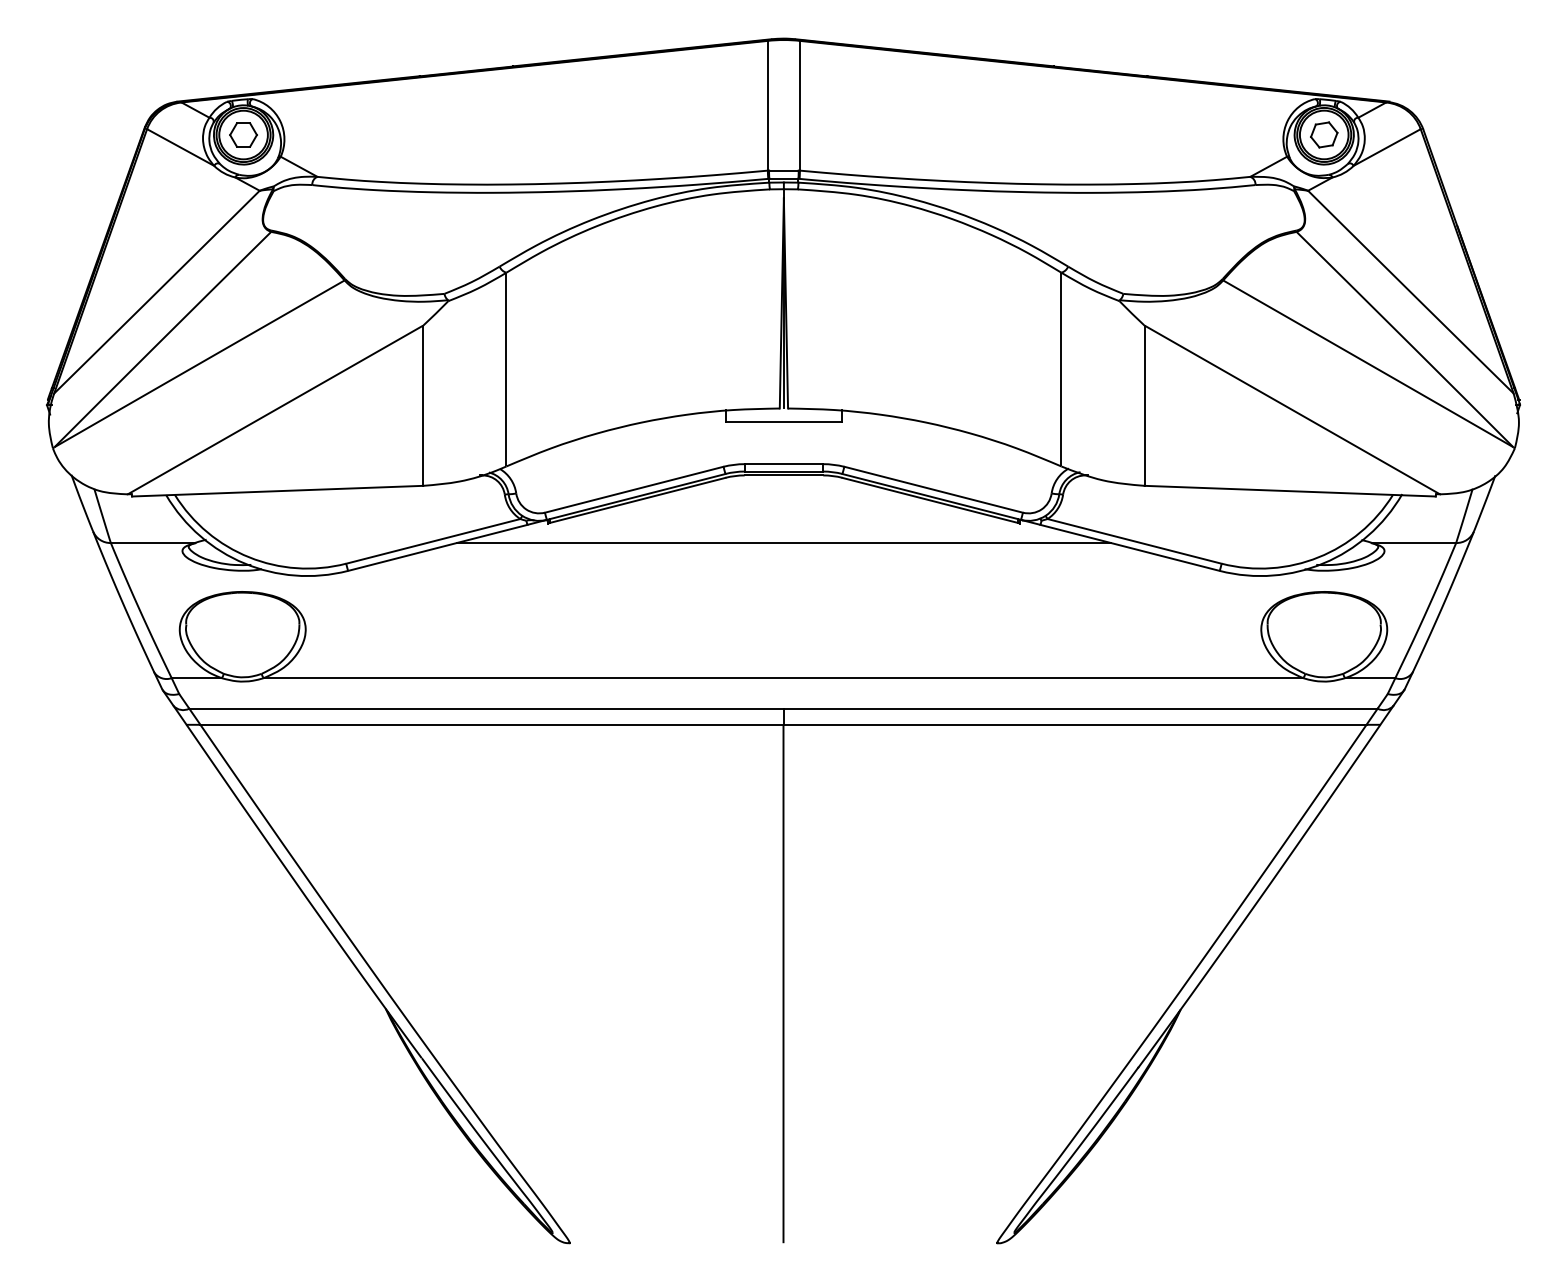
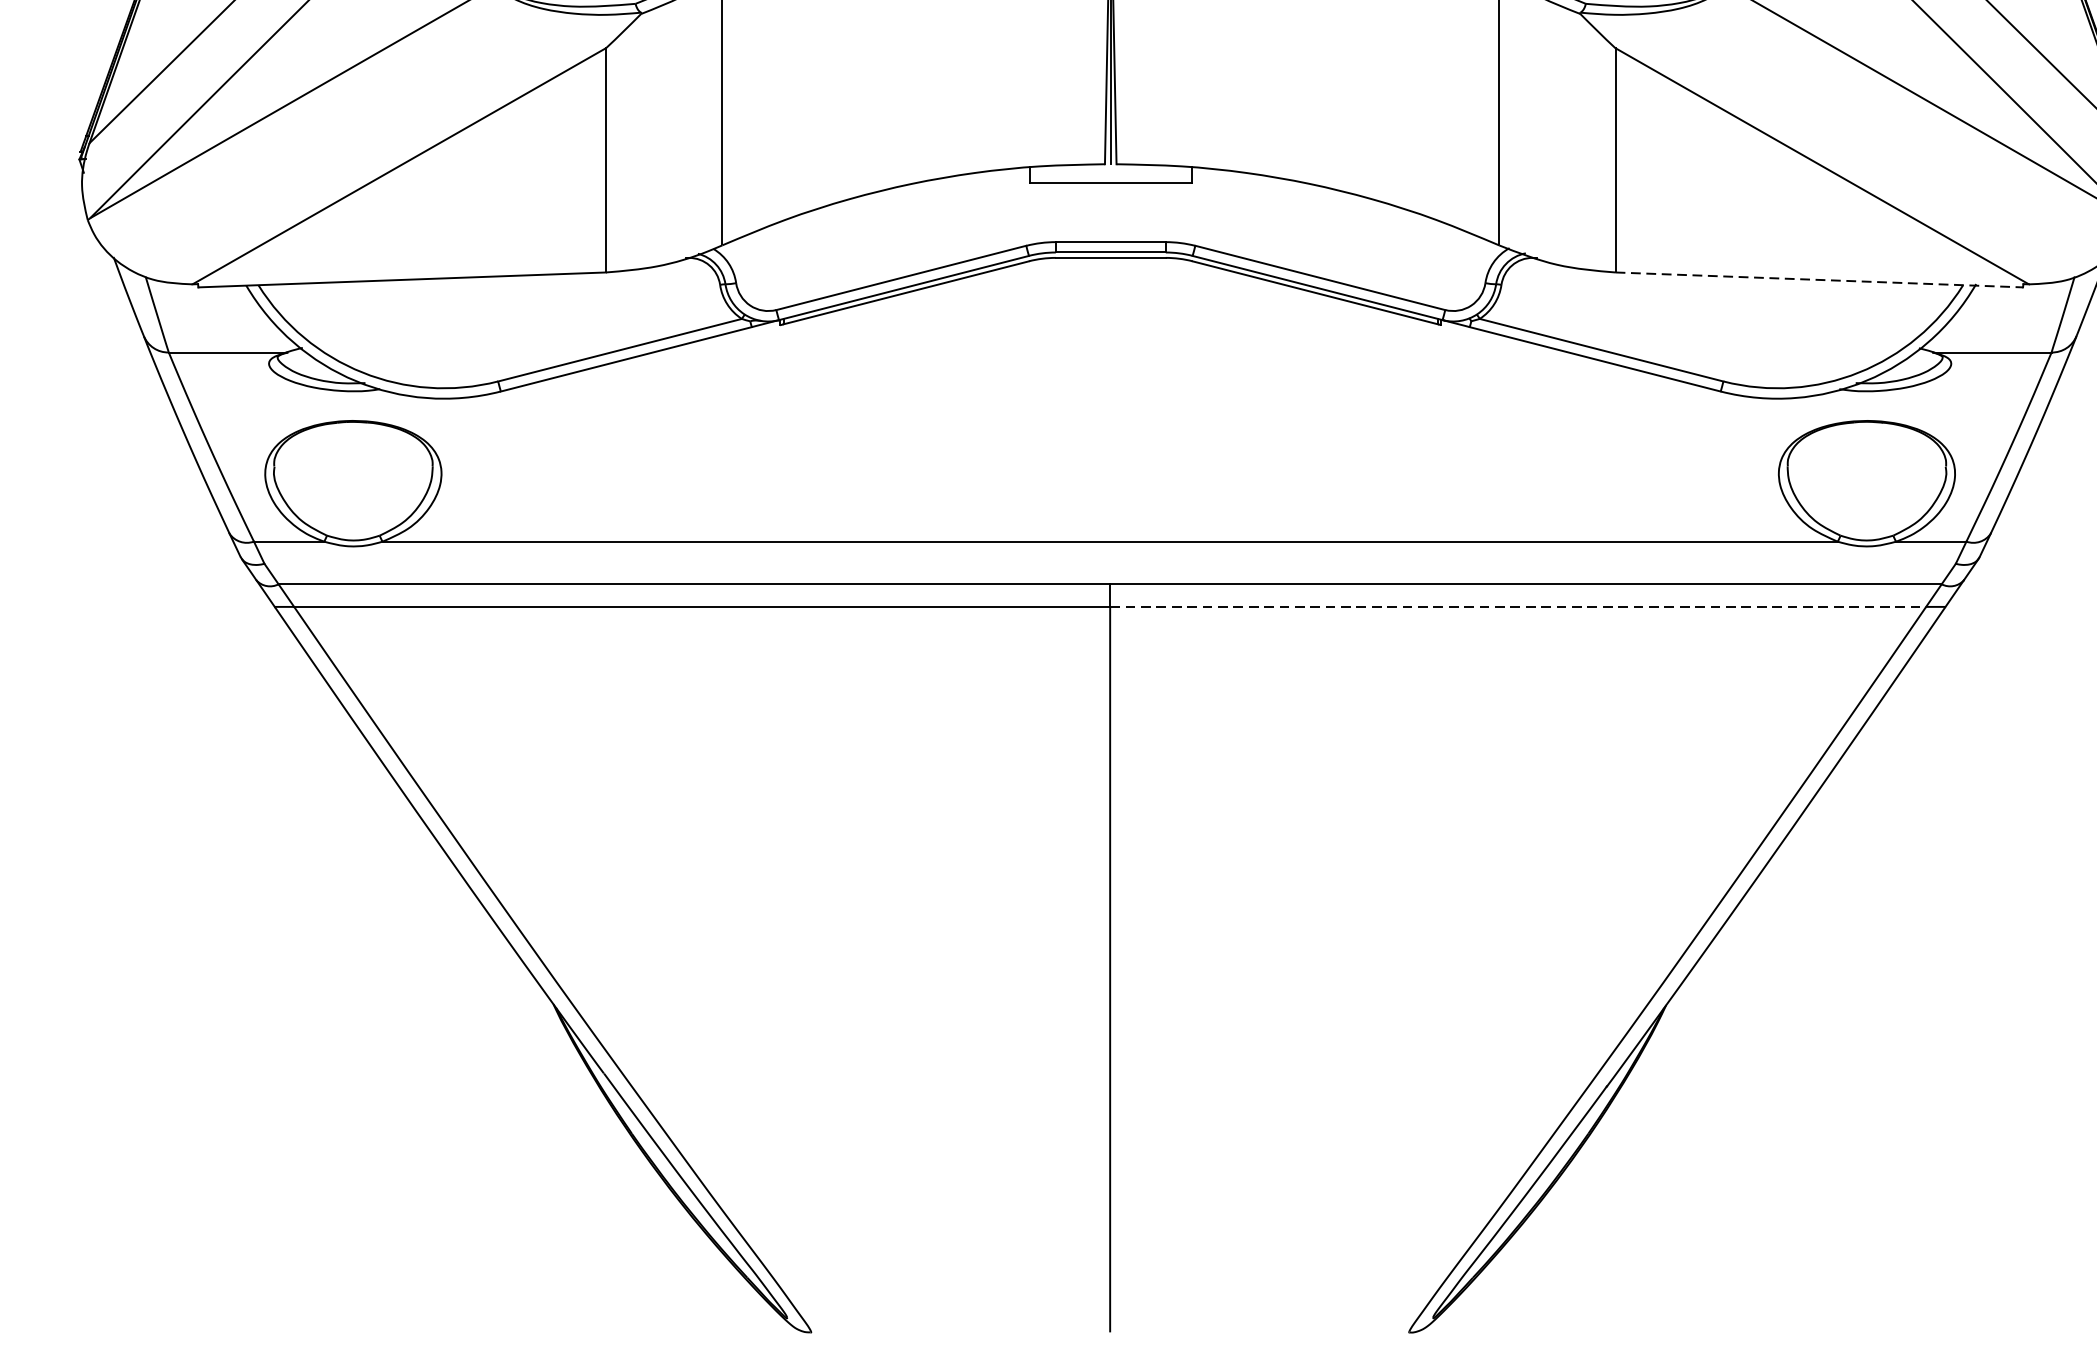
line: (1290, 491) -> (1819, 280), solid -> dashed
line: (783, 543) -> (1110, 353), removed
line: (1075, 724) -> (1518, 606), solid -> dashed

